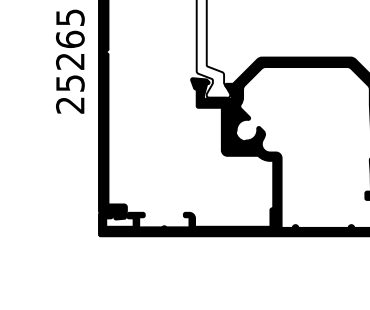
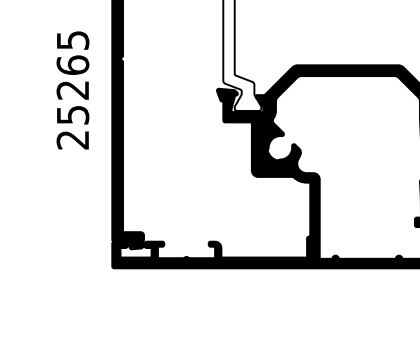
text: (70, 61) -> (73, 90), moved

